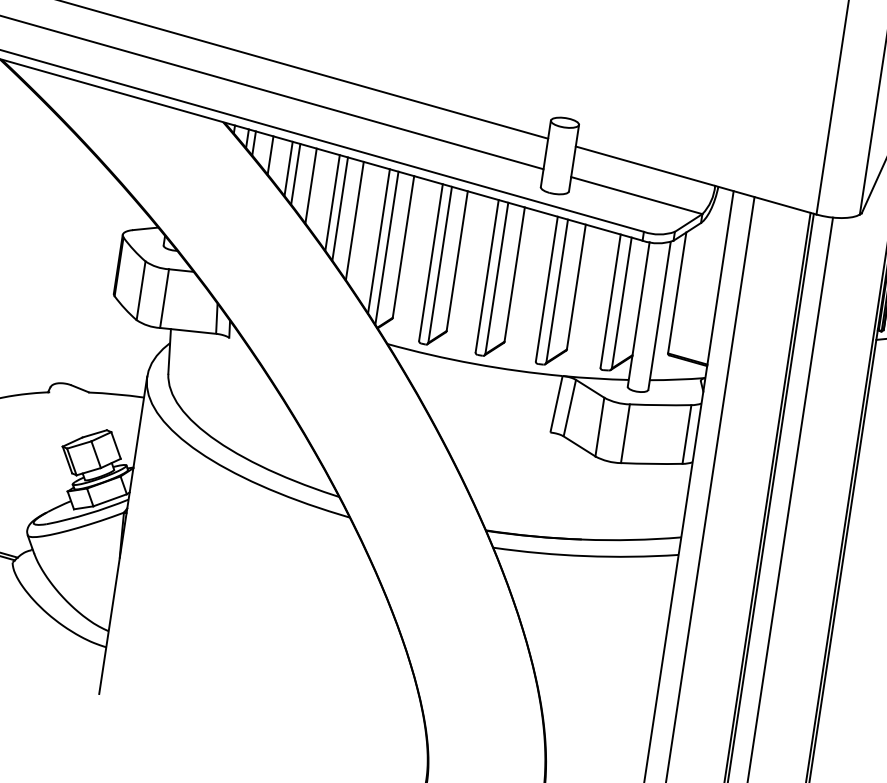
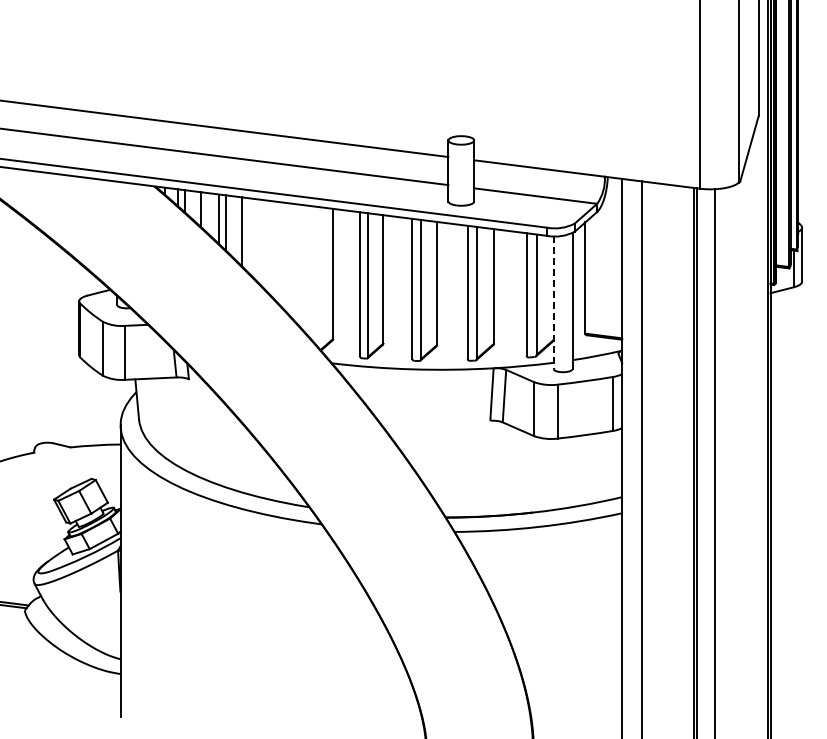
line: (332, 203) -> (263, 244), removed
line: (340, 209) -> (271, 248), removed
line: (354, 220) -> (285, 256), removed
line: (379, 241) -> (310, 272), removed
line: (387, 248) -> (318, 277), removed
line: (638, 315) -> (553, 303), solid -> dashed

